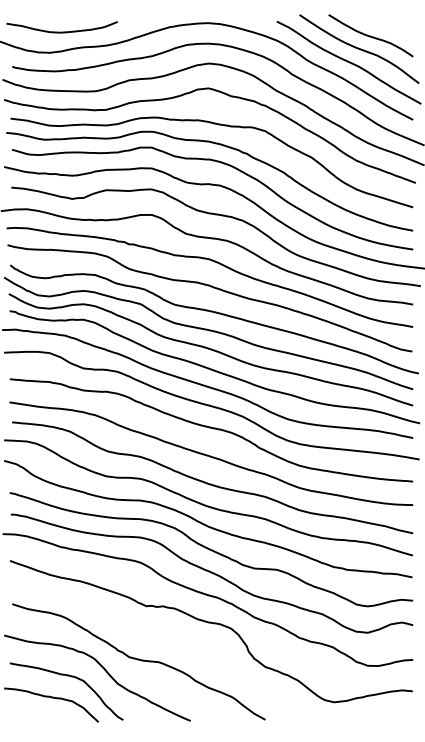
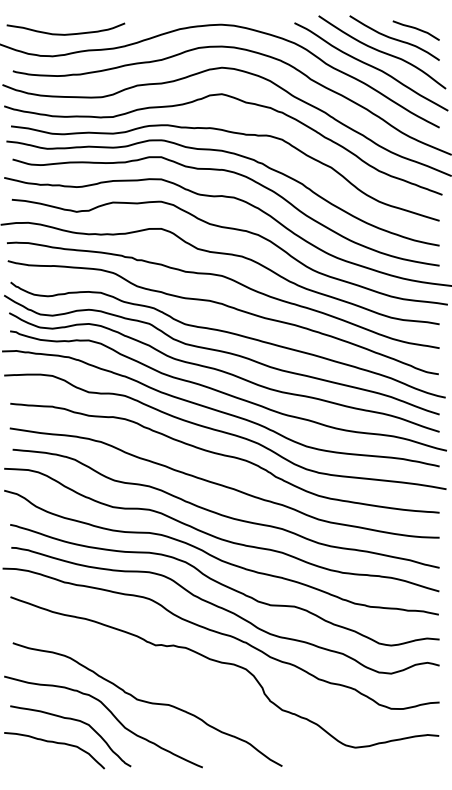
curve: (391, 27) -> (416, 29), added

